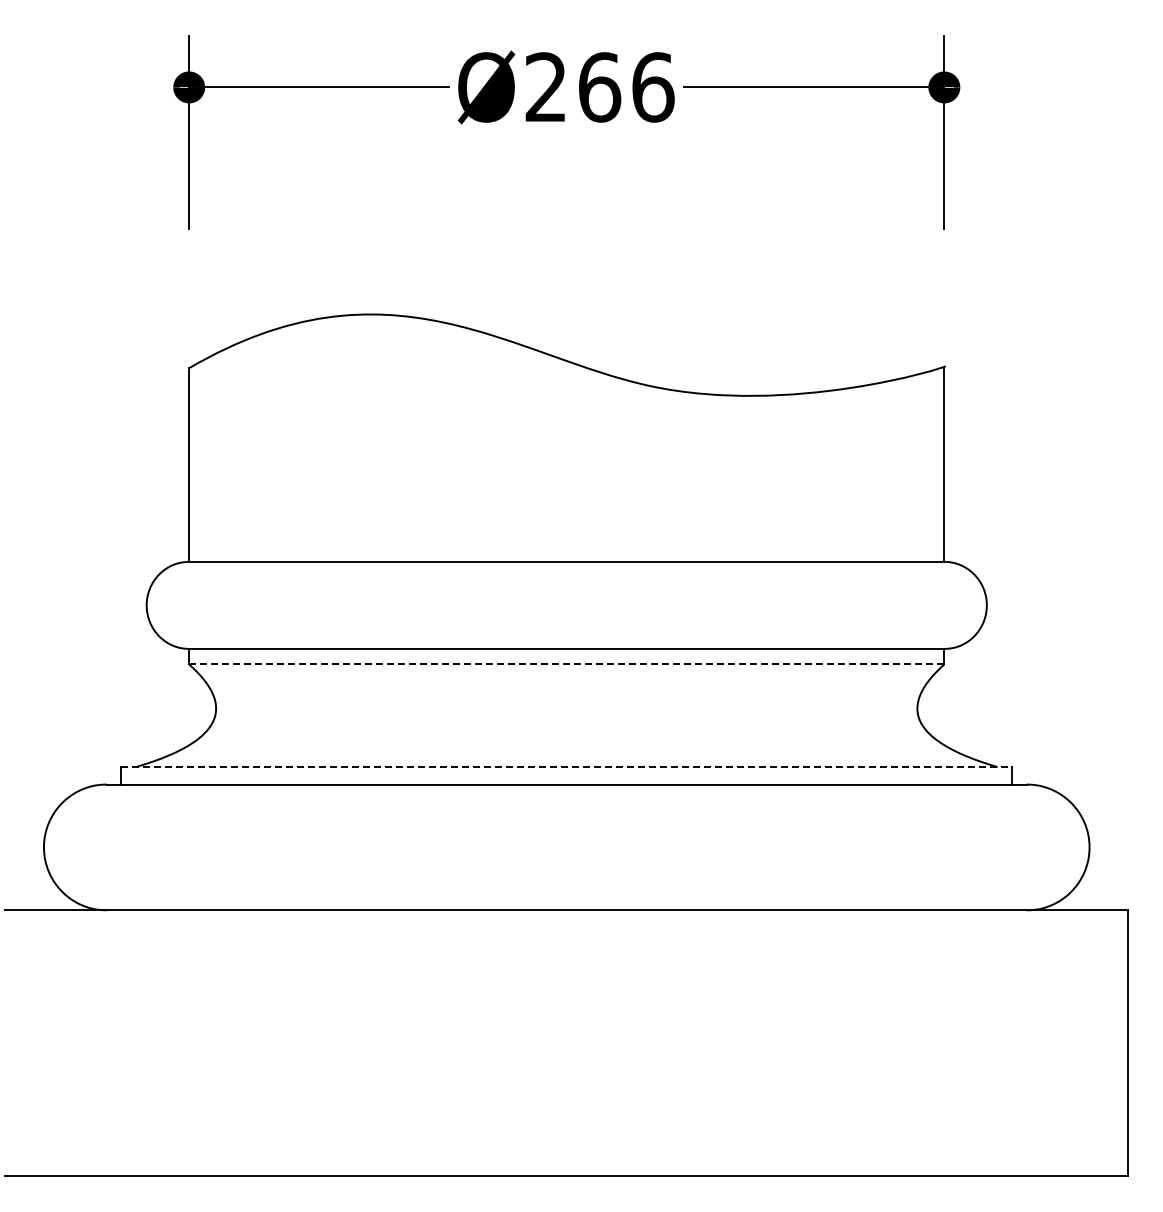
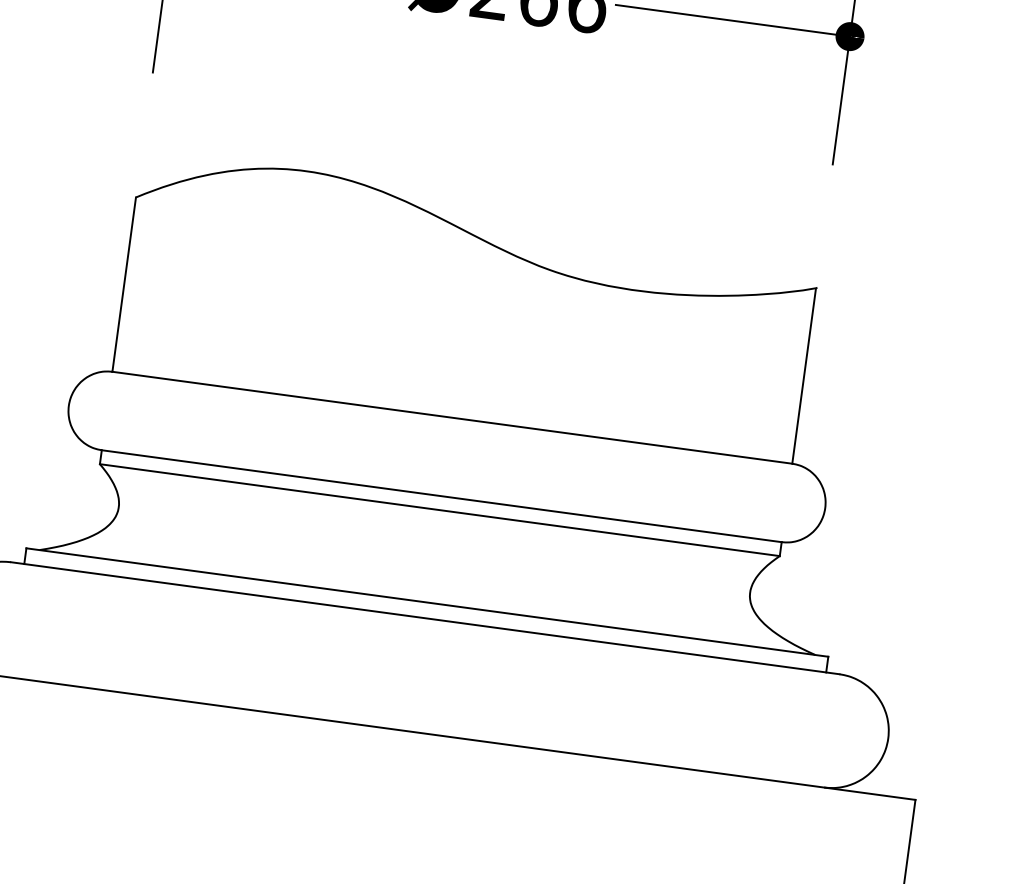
line: (566, 664) -> (439, 510), dashed -> solid
line: (567, 767) -> (427, 603), dashed -> solid

